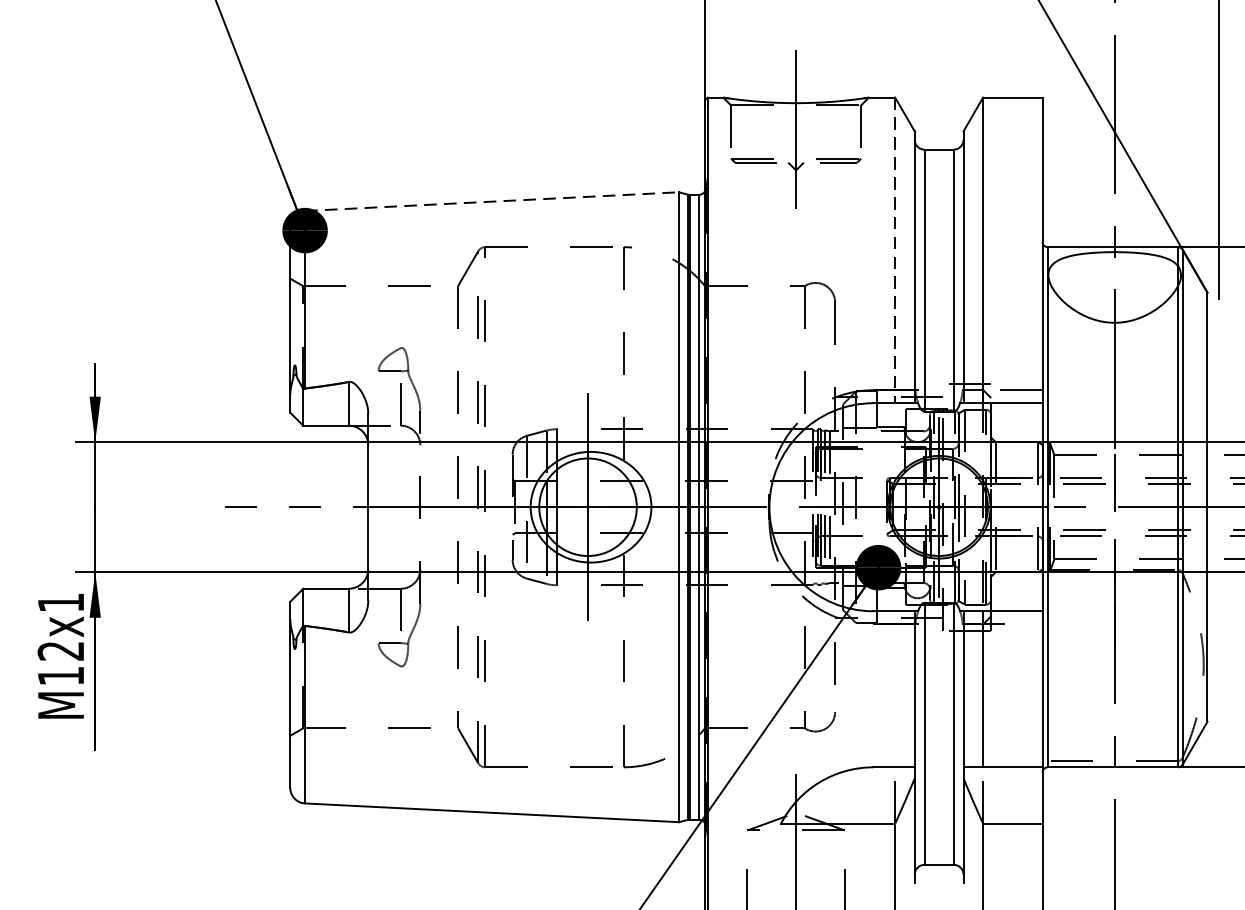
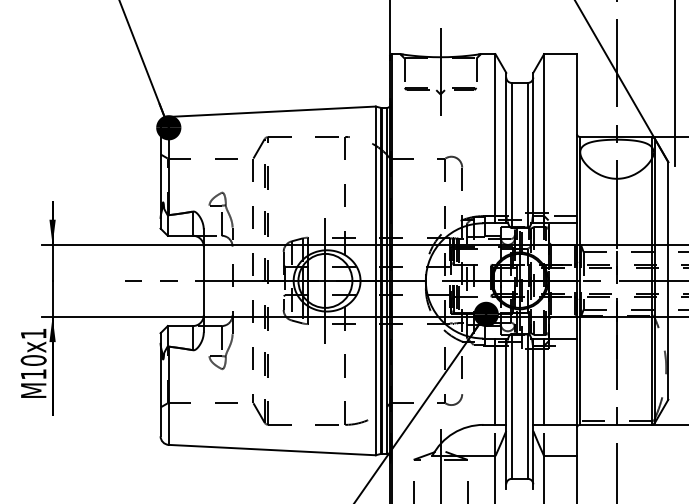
line: (492, 201) -> (272, 111), dashed -> solid
line: (895, 249) -> (495, 138), dashed -> solid
text: (60, 650) -> (33, 360), M12x1 -> M10x1
line: (895, 688) -> (495, 381), added

